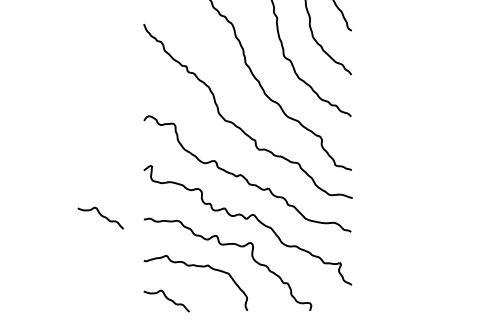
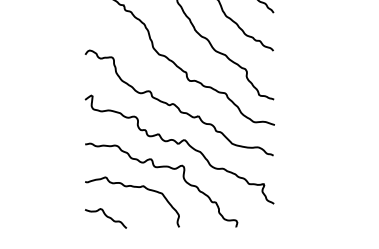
curve: (101, 216) -> (46, 141), removed

